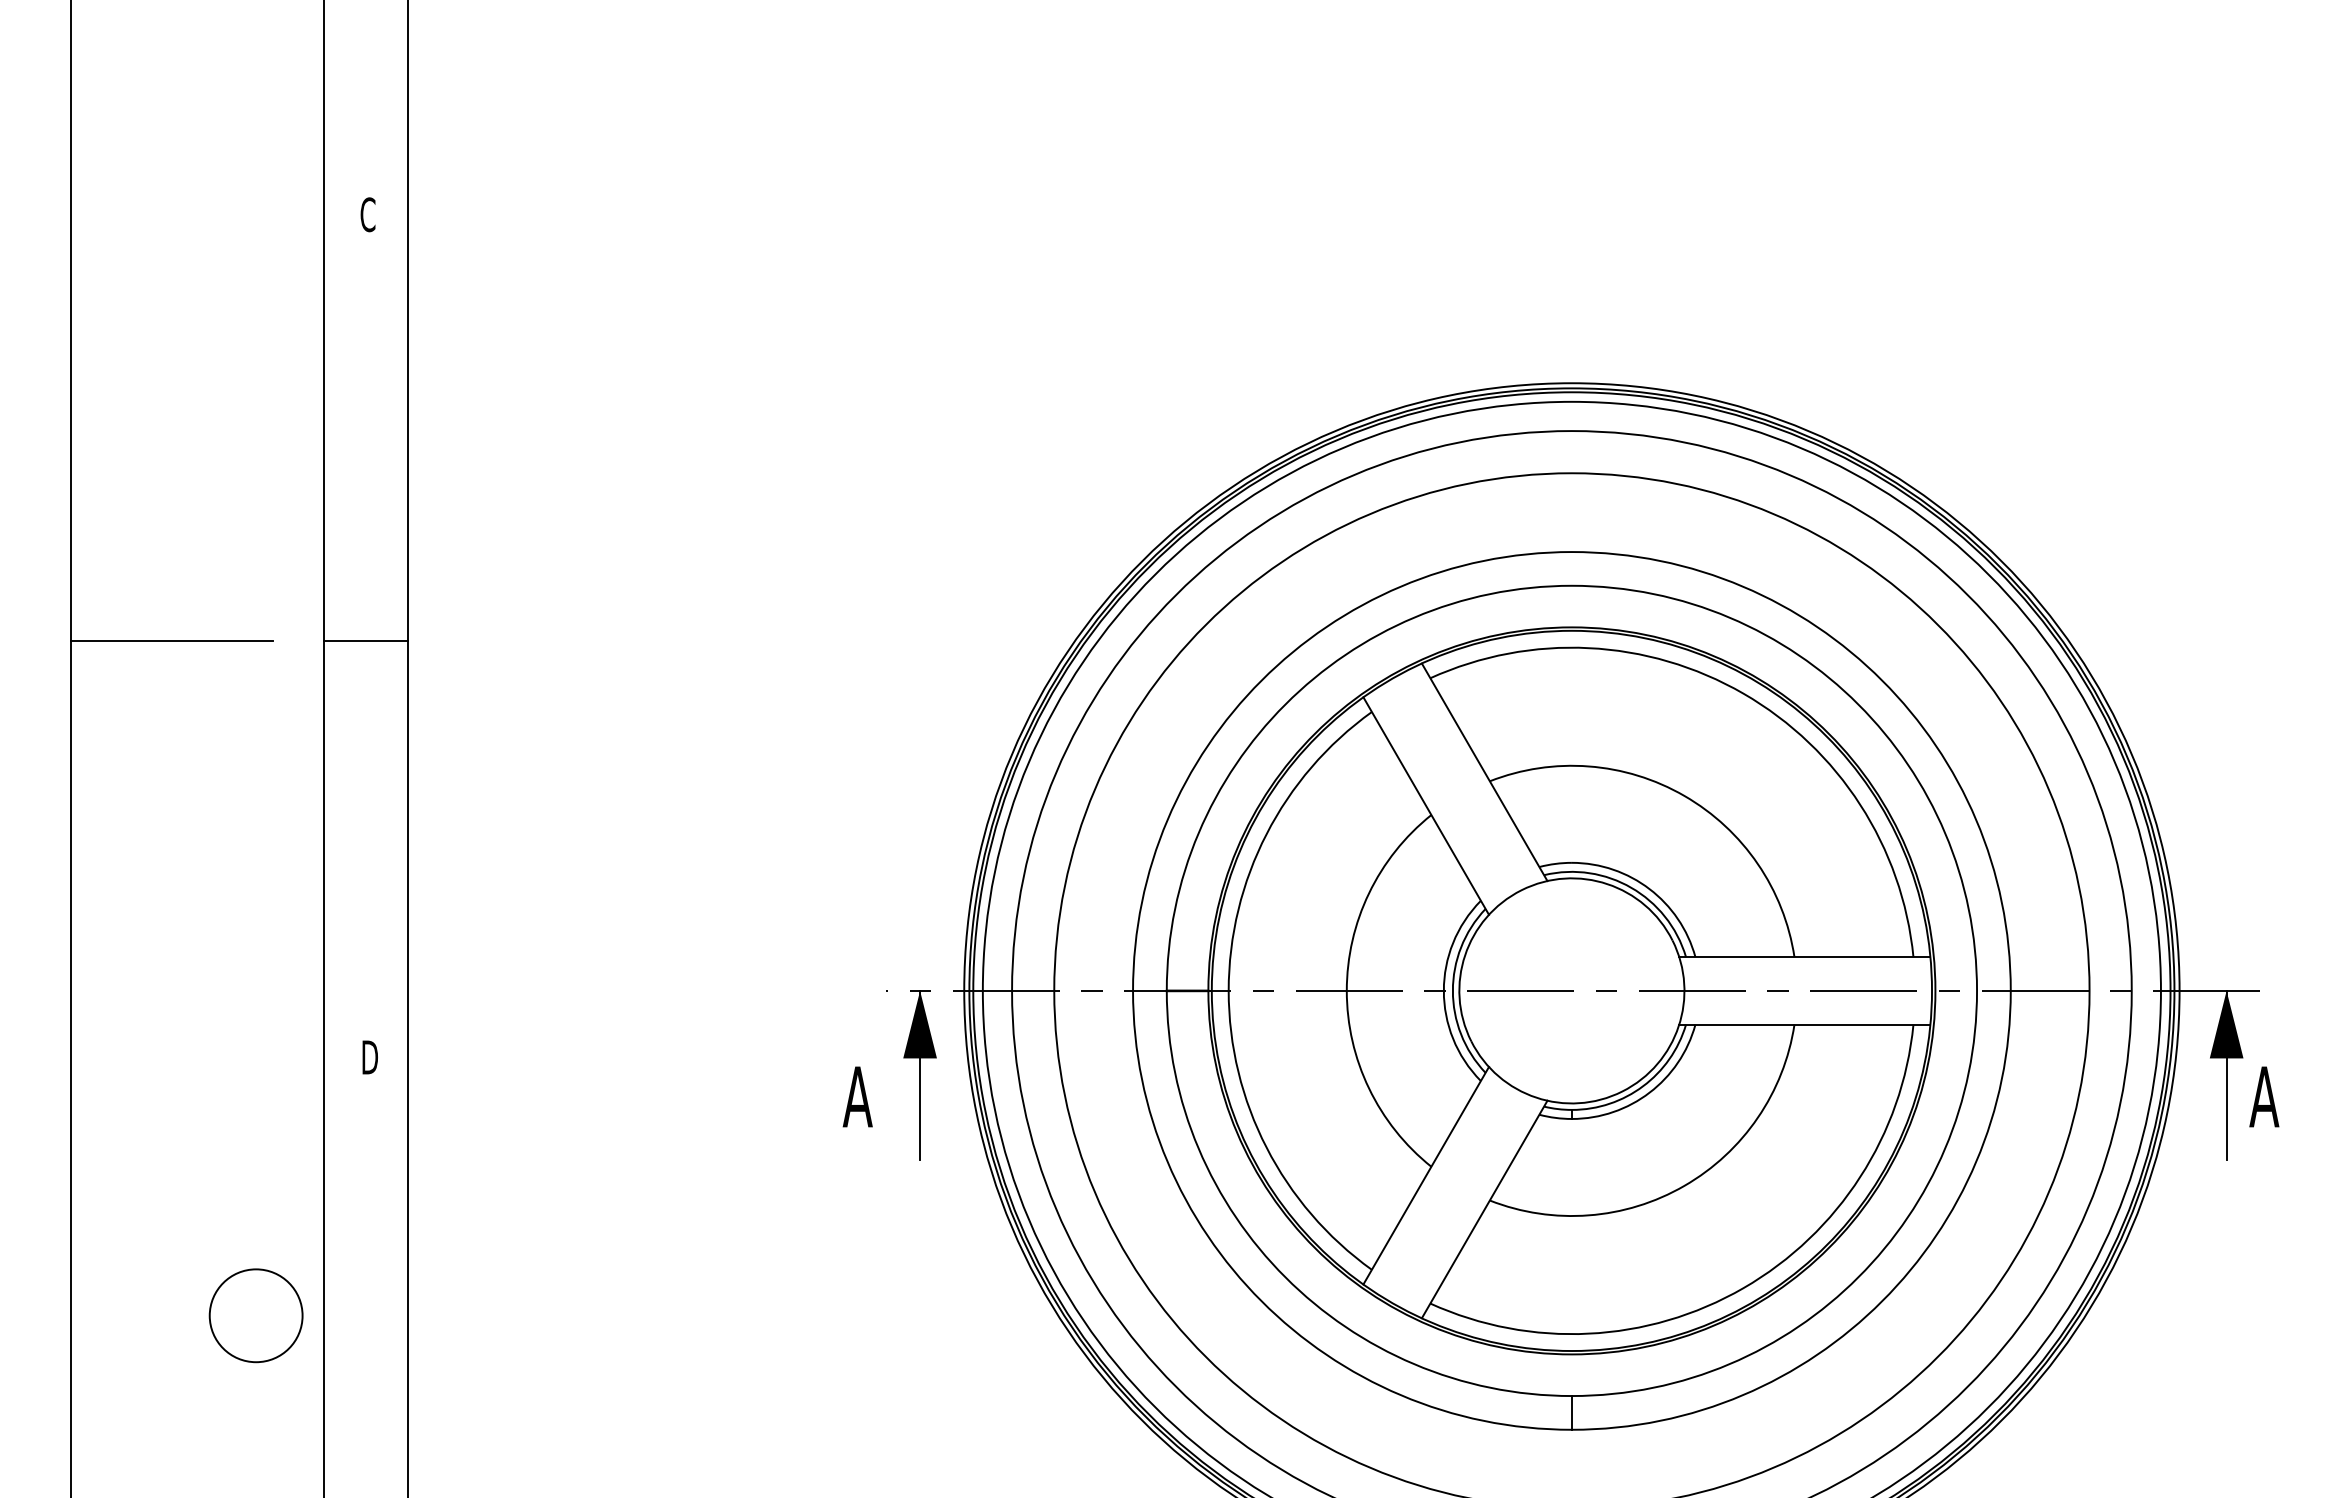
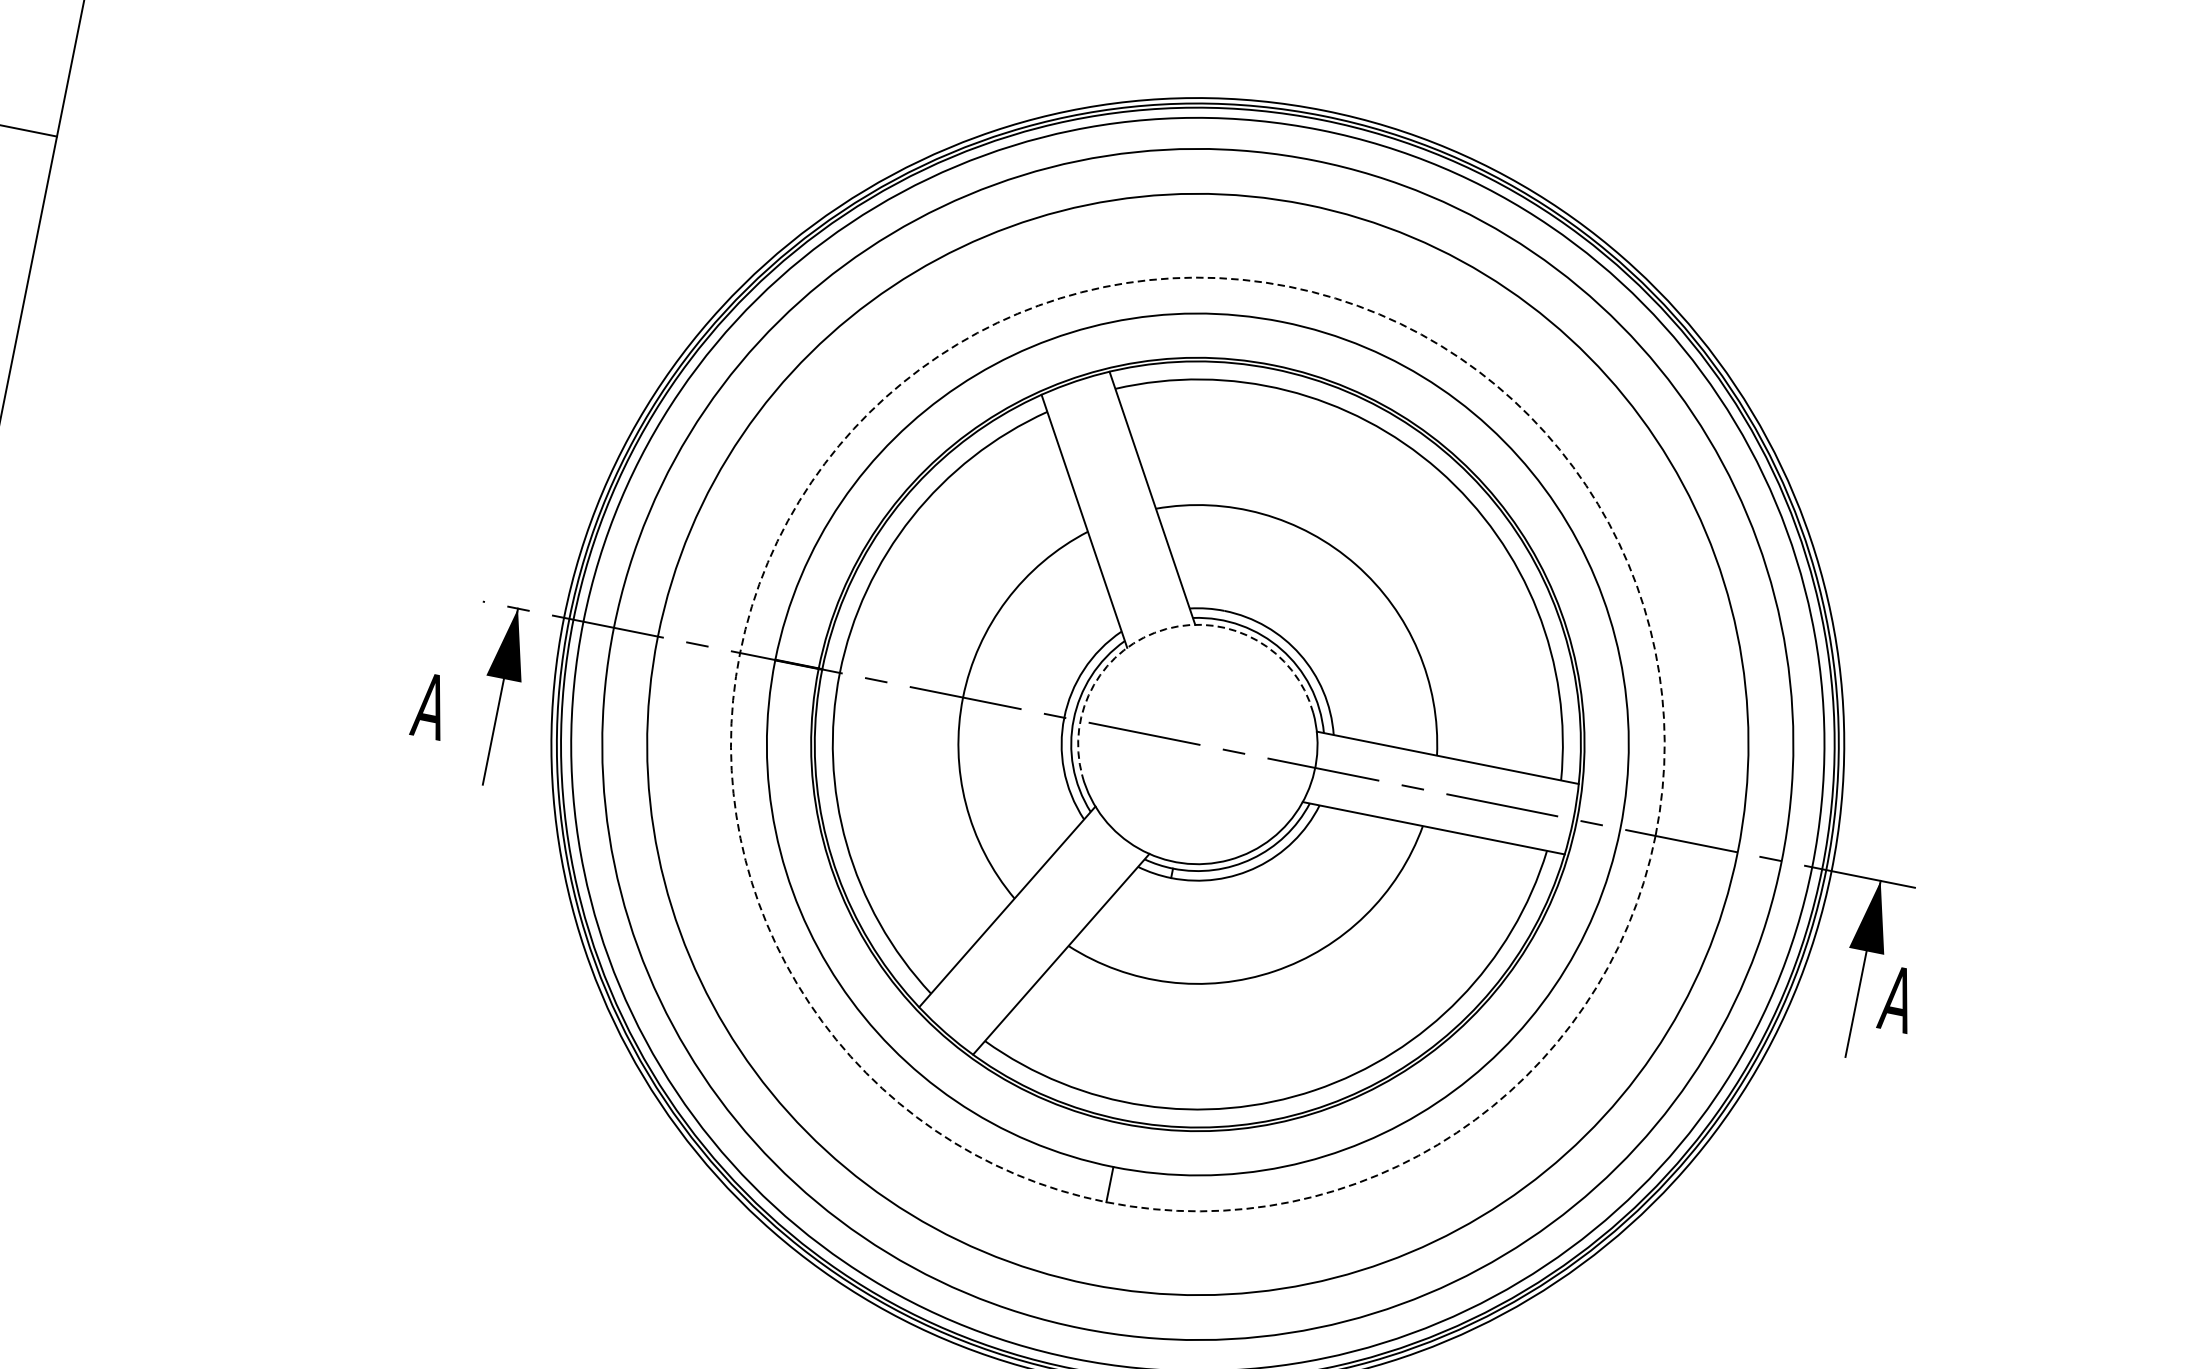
arc: (1521, 890) -> (1166, 629), solid -> dashed
circle: (1571, 990) -> (1197, 743), solid -> dashed

